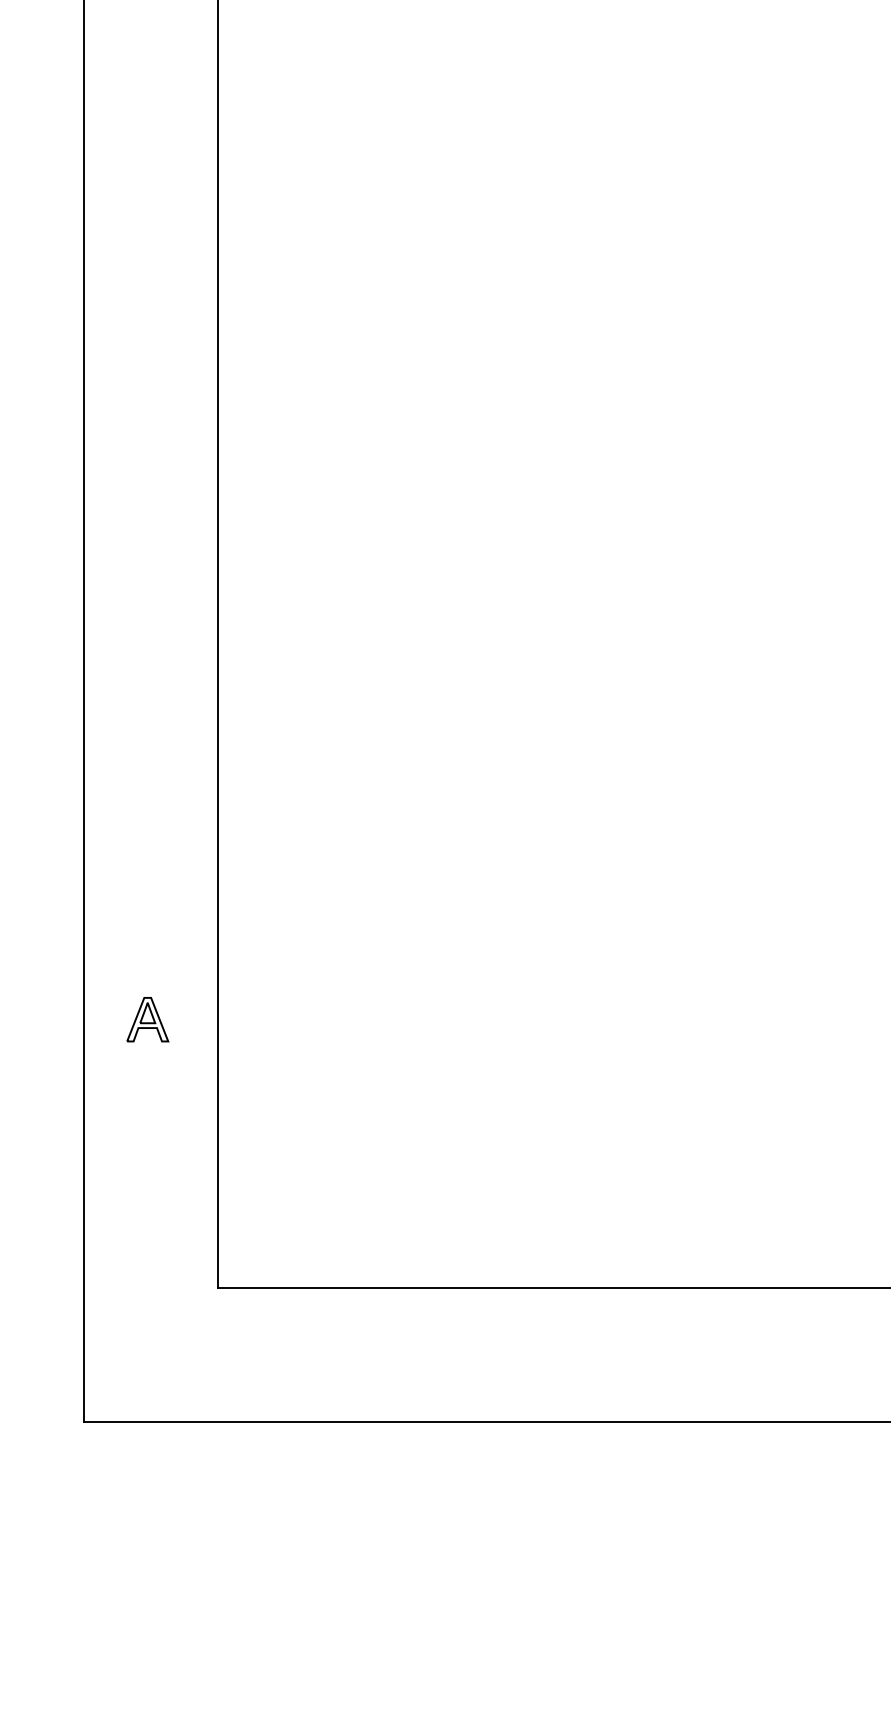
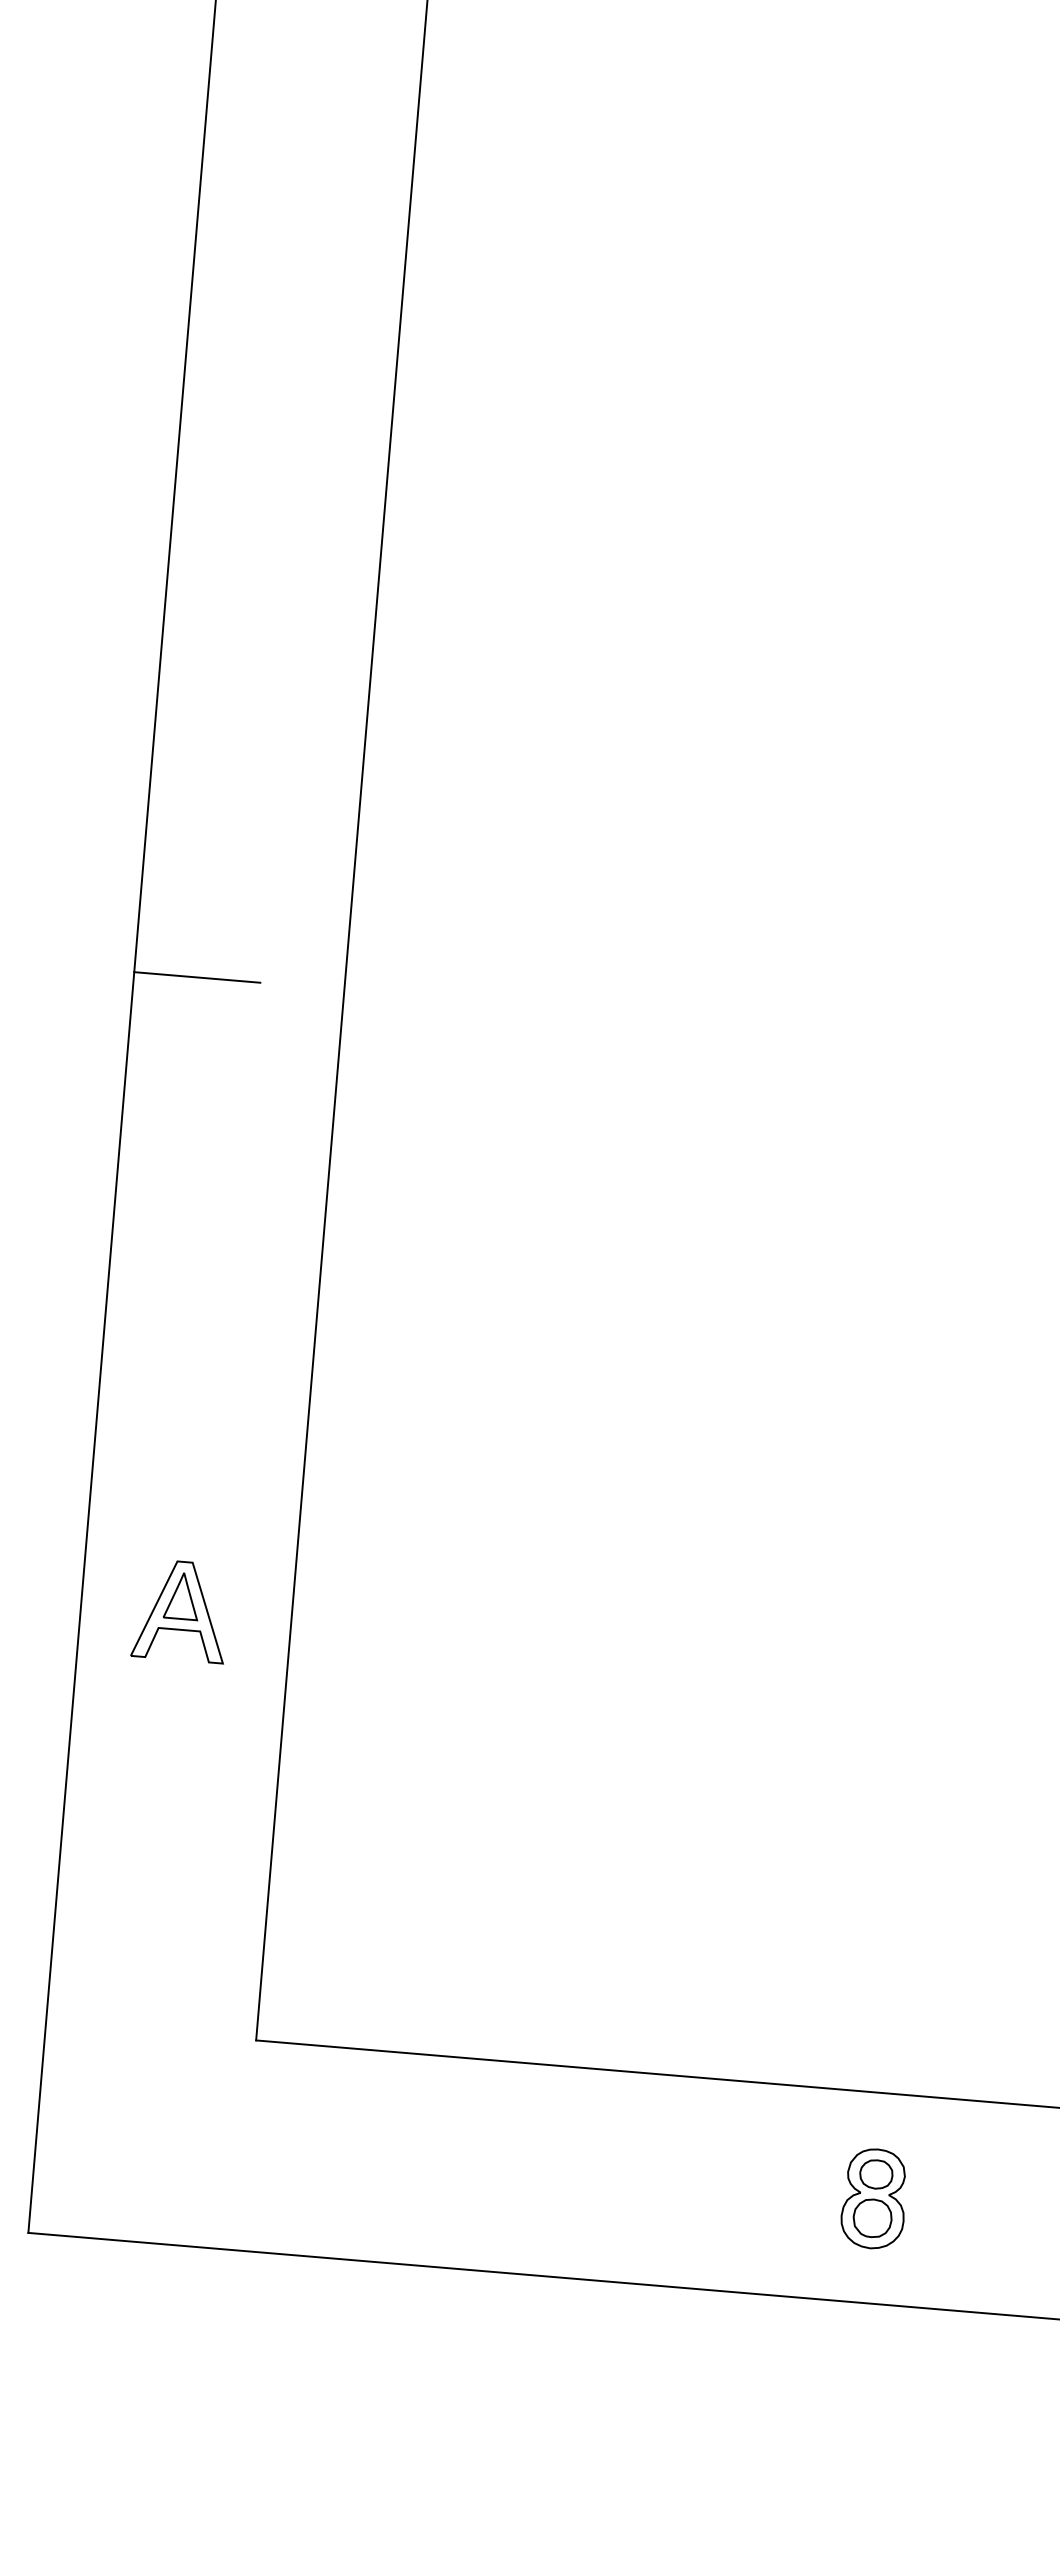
line: (124, 617) -> (197, 976), added
part: (147, 1019) -> (180, 1610), size x1.43
part: (617, 1354) -> (873, 2197), added

